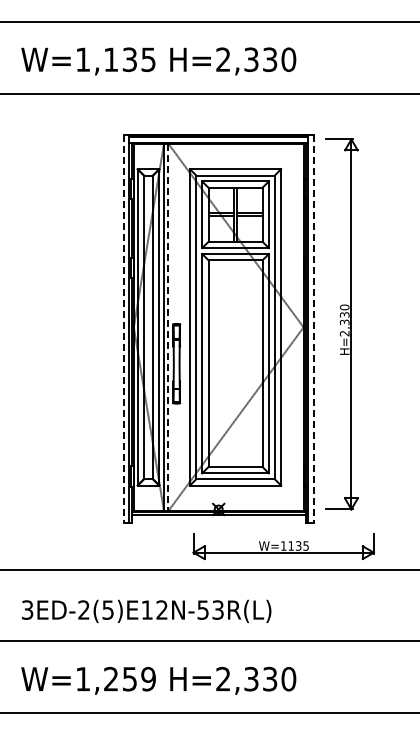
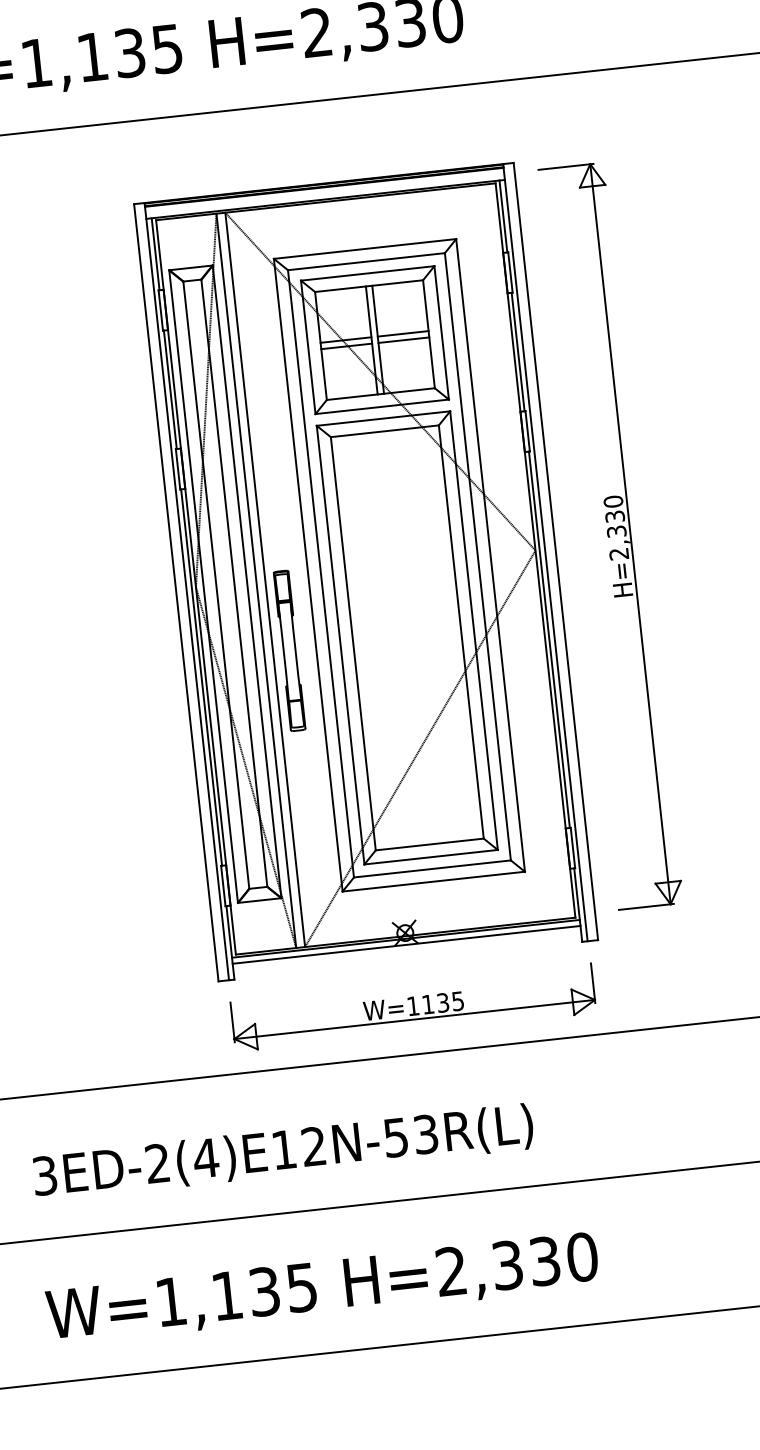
line: (168, 327) -> (265, 580), dashed -> solid
line: (123, 329) -> (175, 593), dashed -> solid
line: (313, 329) -> (555, 552), dashed -> solid
part: (283, 546) -> (412, 1007), moved
text: (108, 609) -> (206, 1157), 3ED-2(5)E12N-53R(L) -> 3ED-2(4)E12N-53R(L)
text: (129, 678) -> (263, 1290), W=1,259 -> W=1,135

